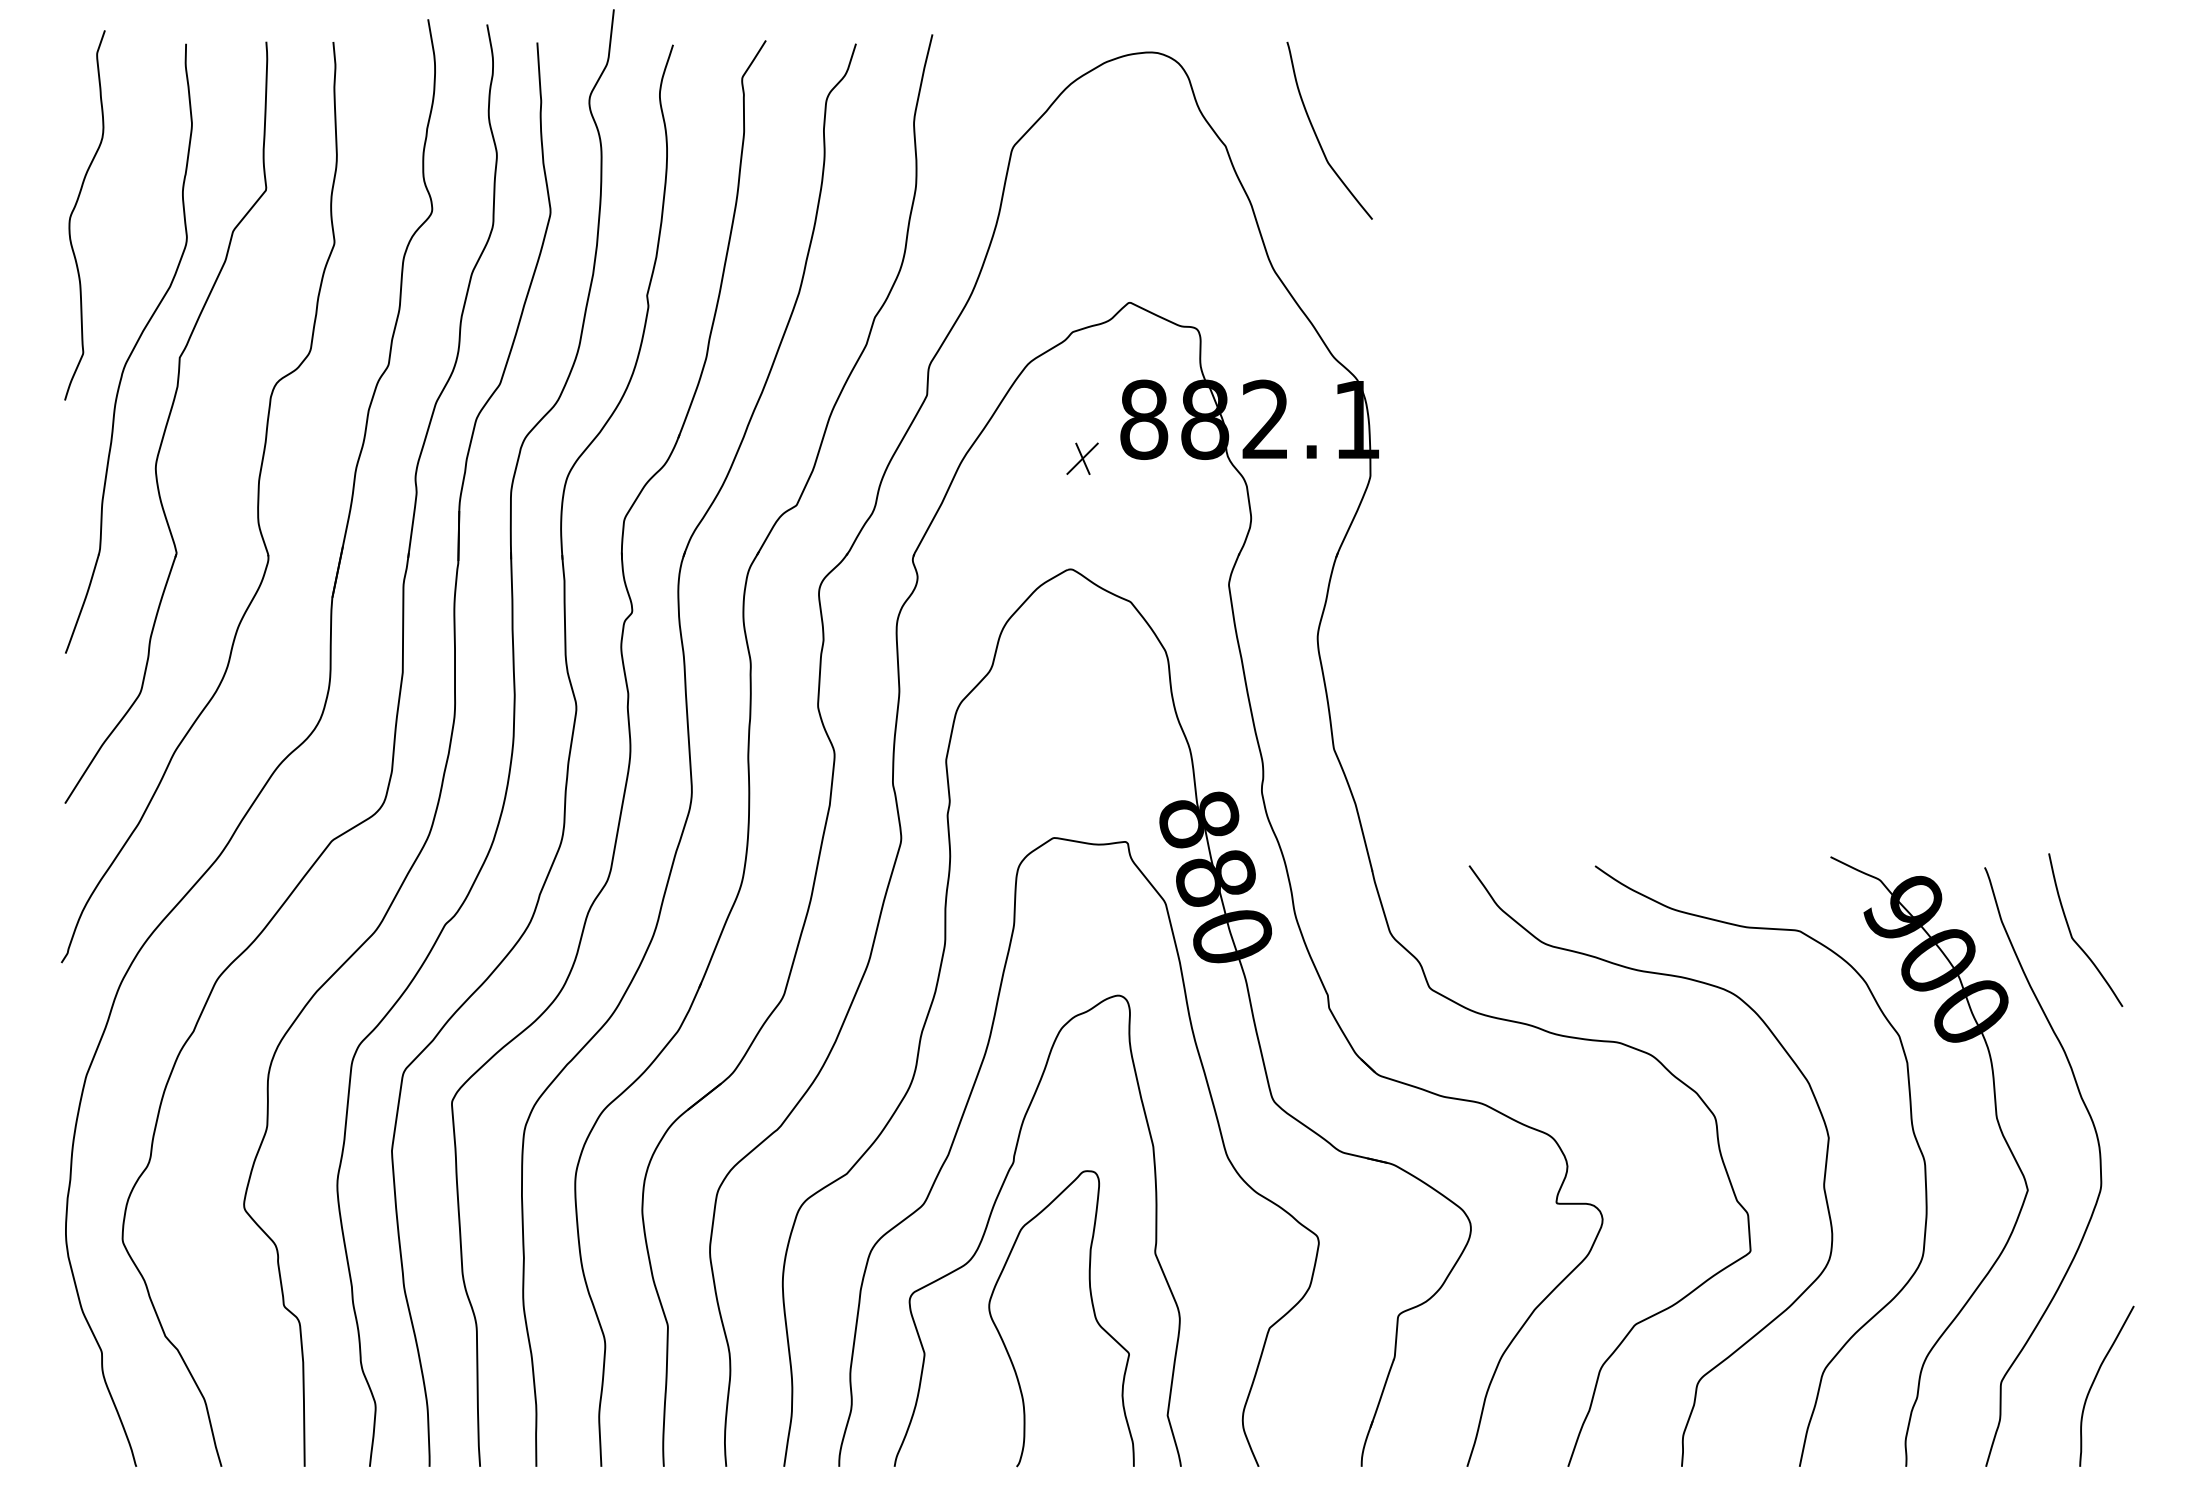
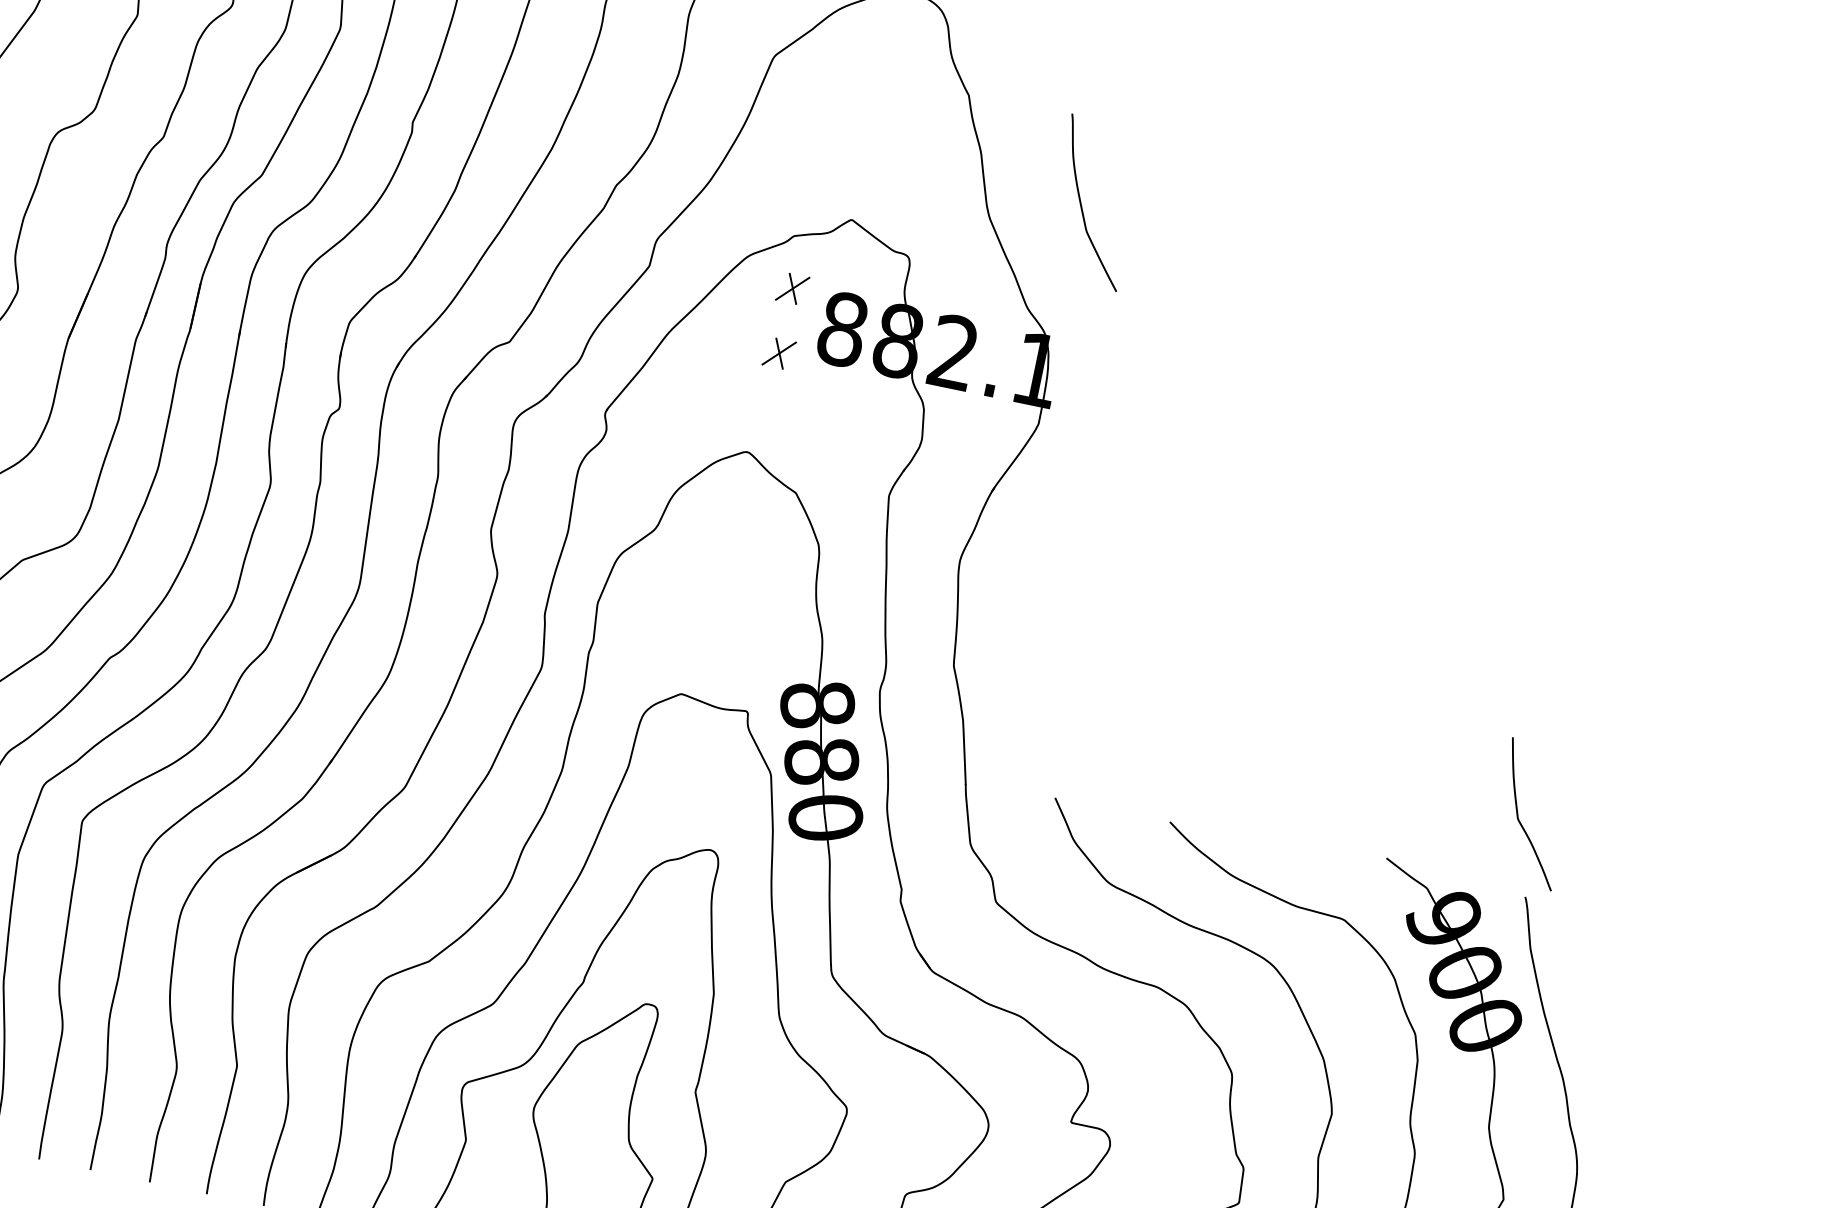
curve: (1316, 133) -> (1081, 202), moved
part: (1082, 387) -> (792, 288), added
curve: (2071, 932) -> (1518, 813), moved

